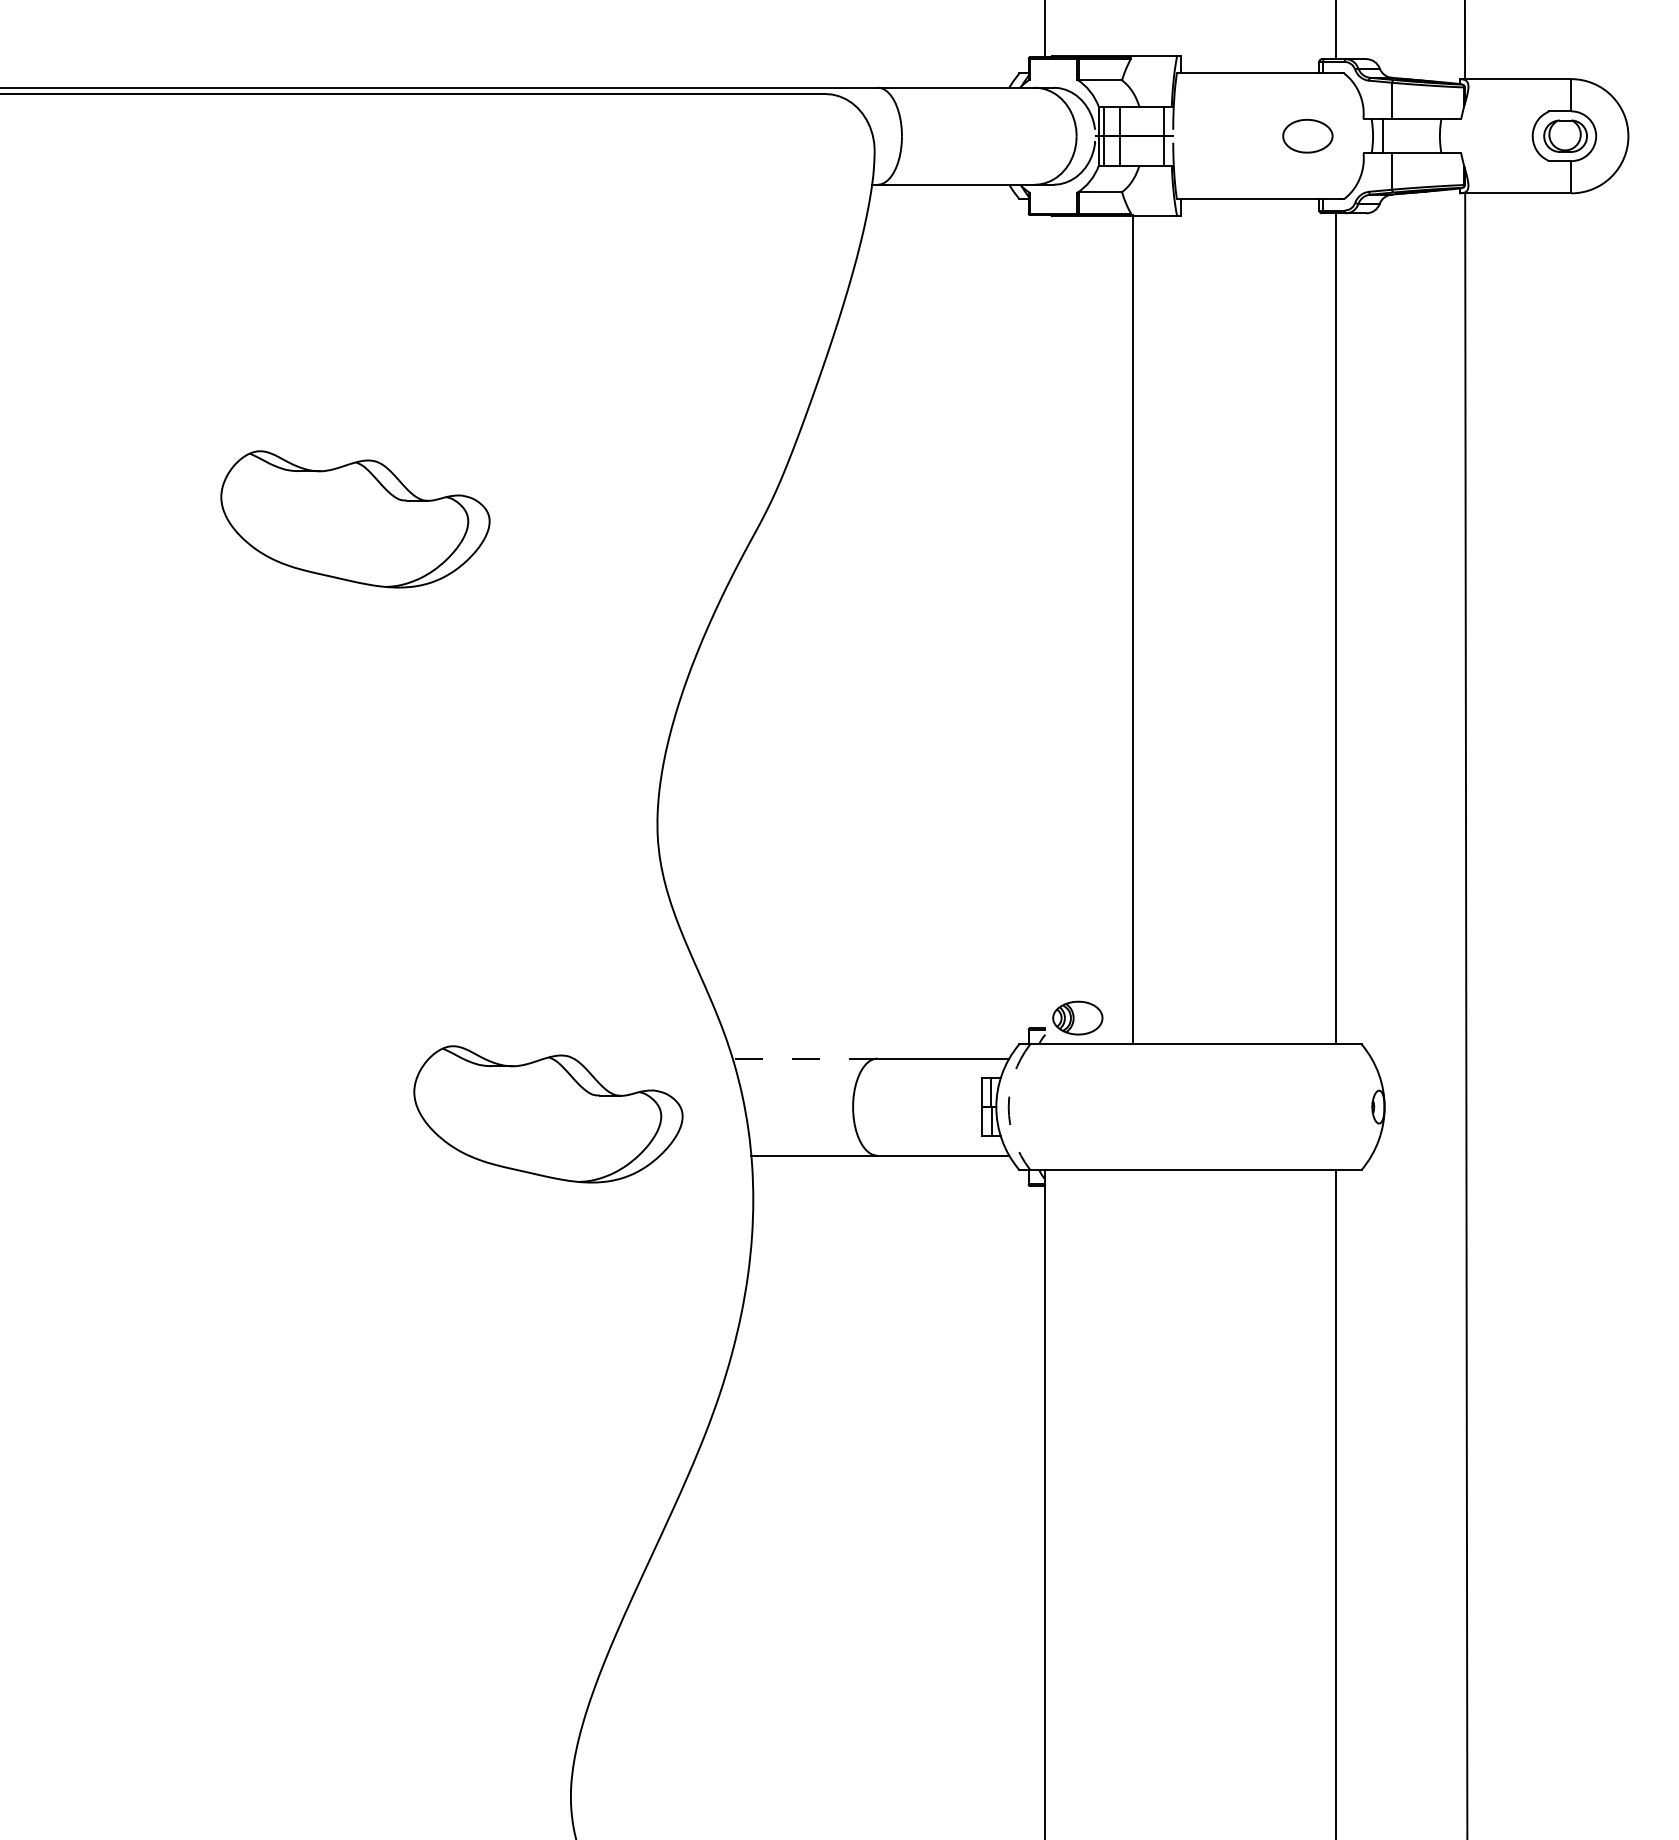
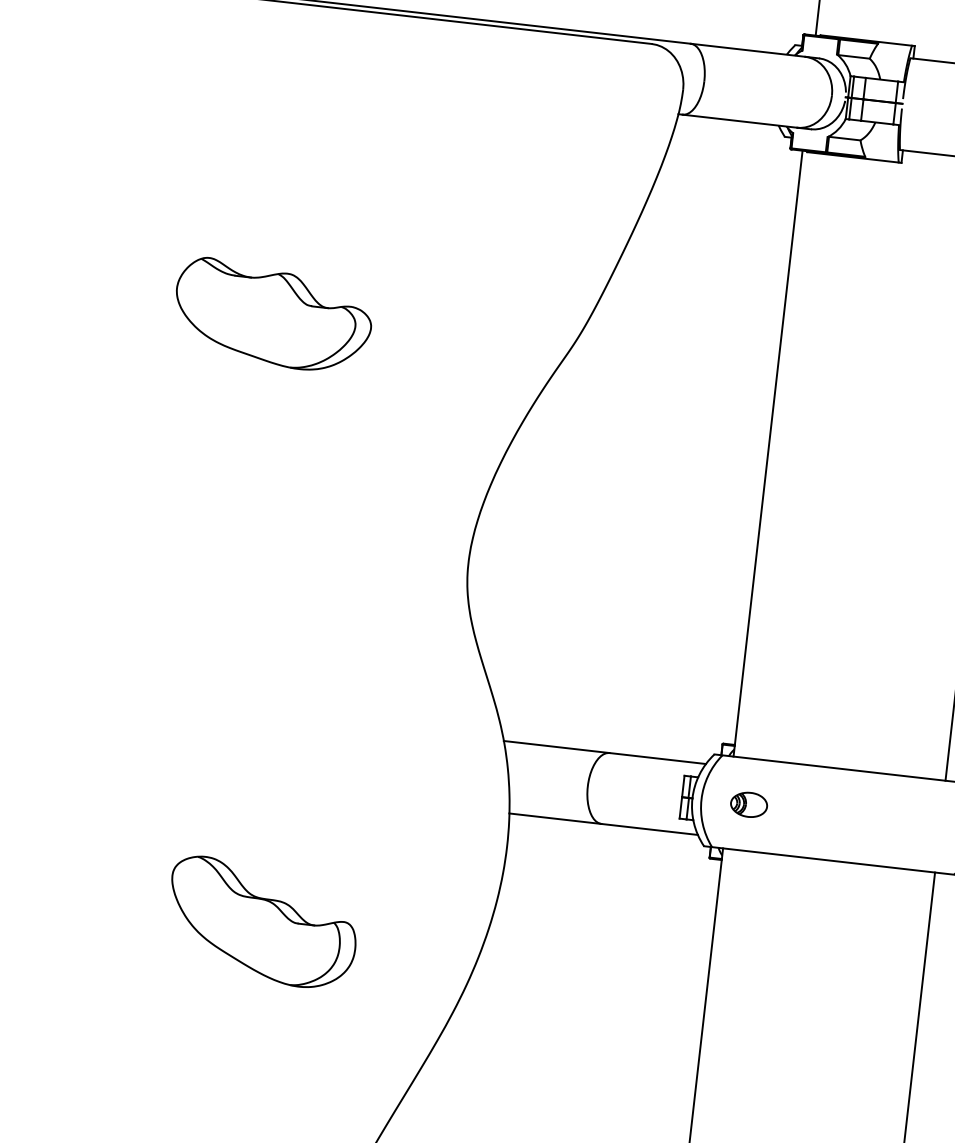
line: (1133, 629) -> (768, 453), moved
part: (1077, 1017) -> (748, 804), moved
line: (804, 1058) -> (556, 746), dashed -> solid
arc: (1008, 1107) -> (701, 799), dashed -> solid
part: (548, 1114) -> (364, 766), removed
part: (434, 1341) -> (262, 922), added

